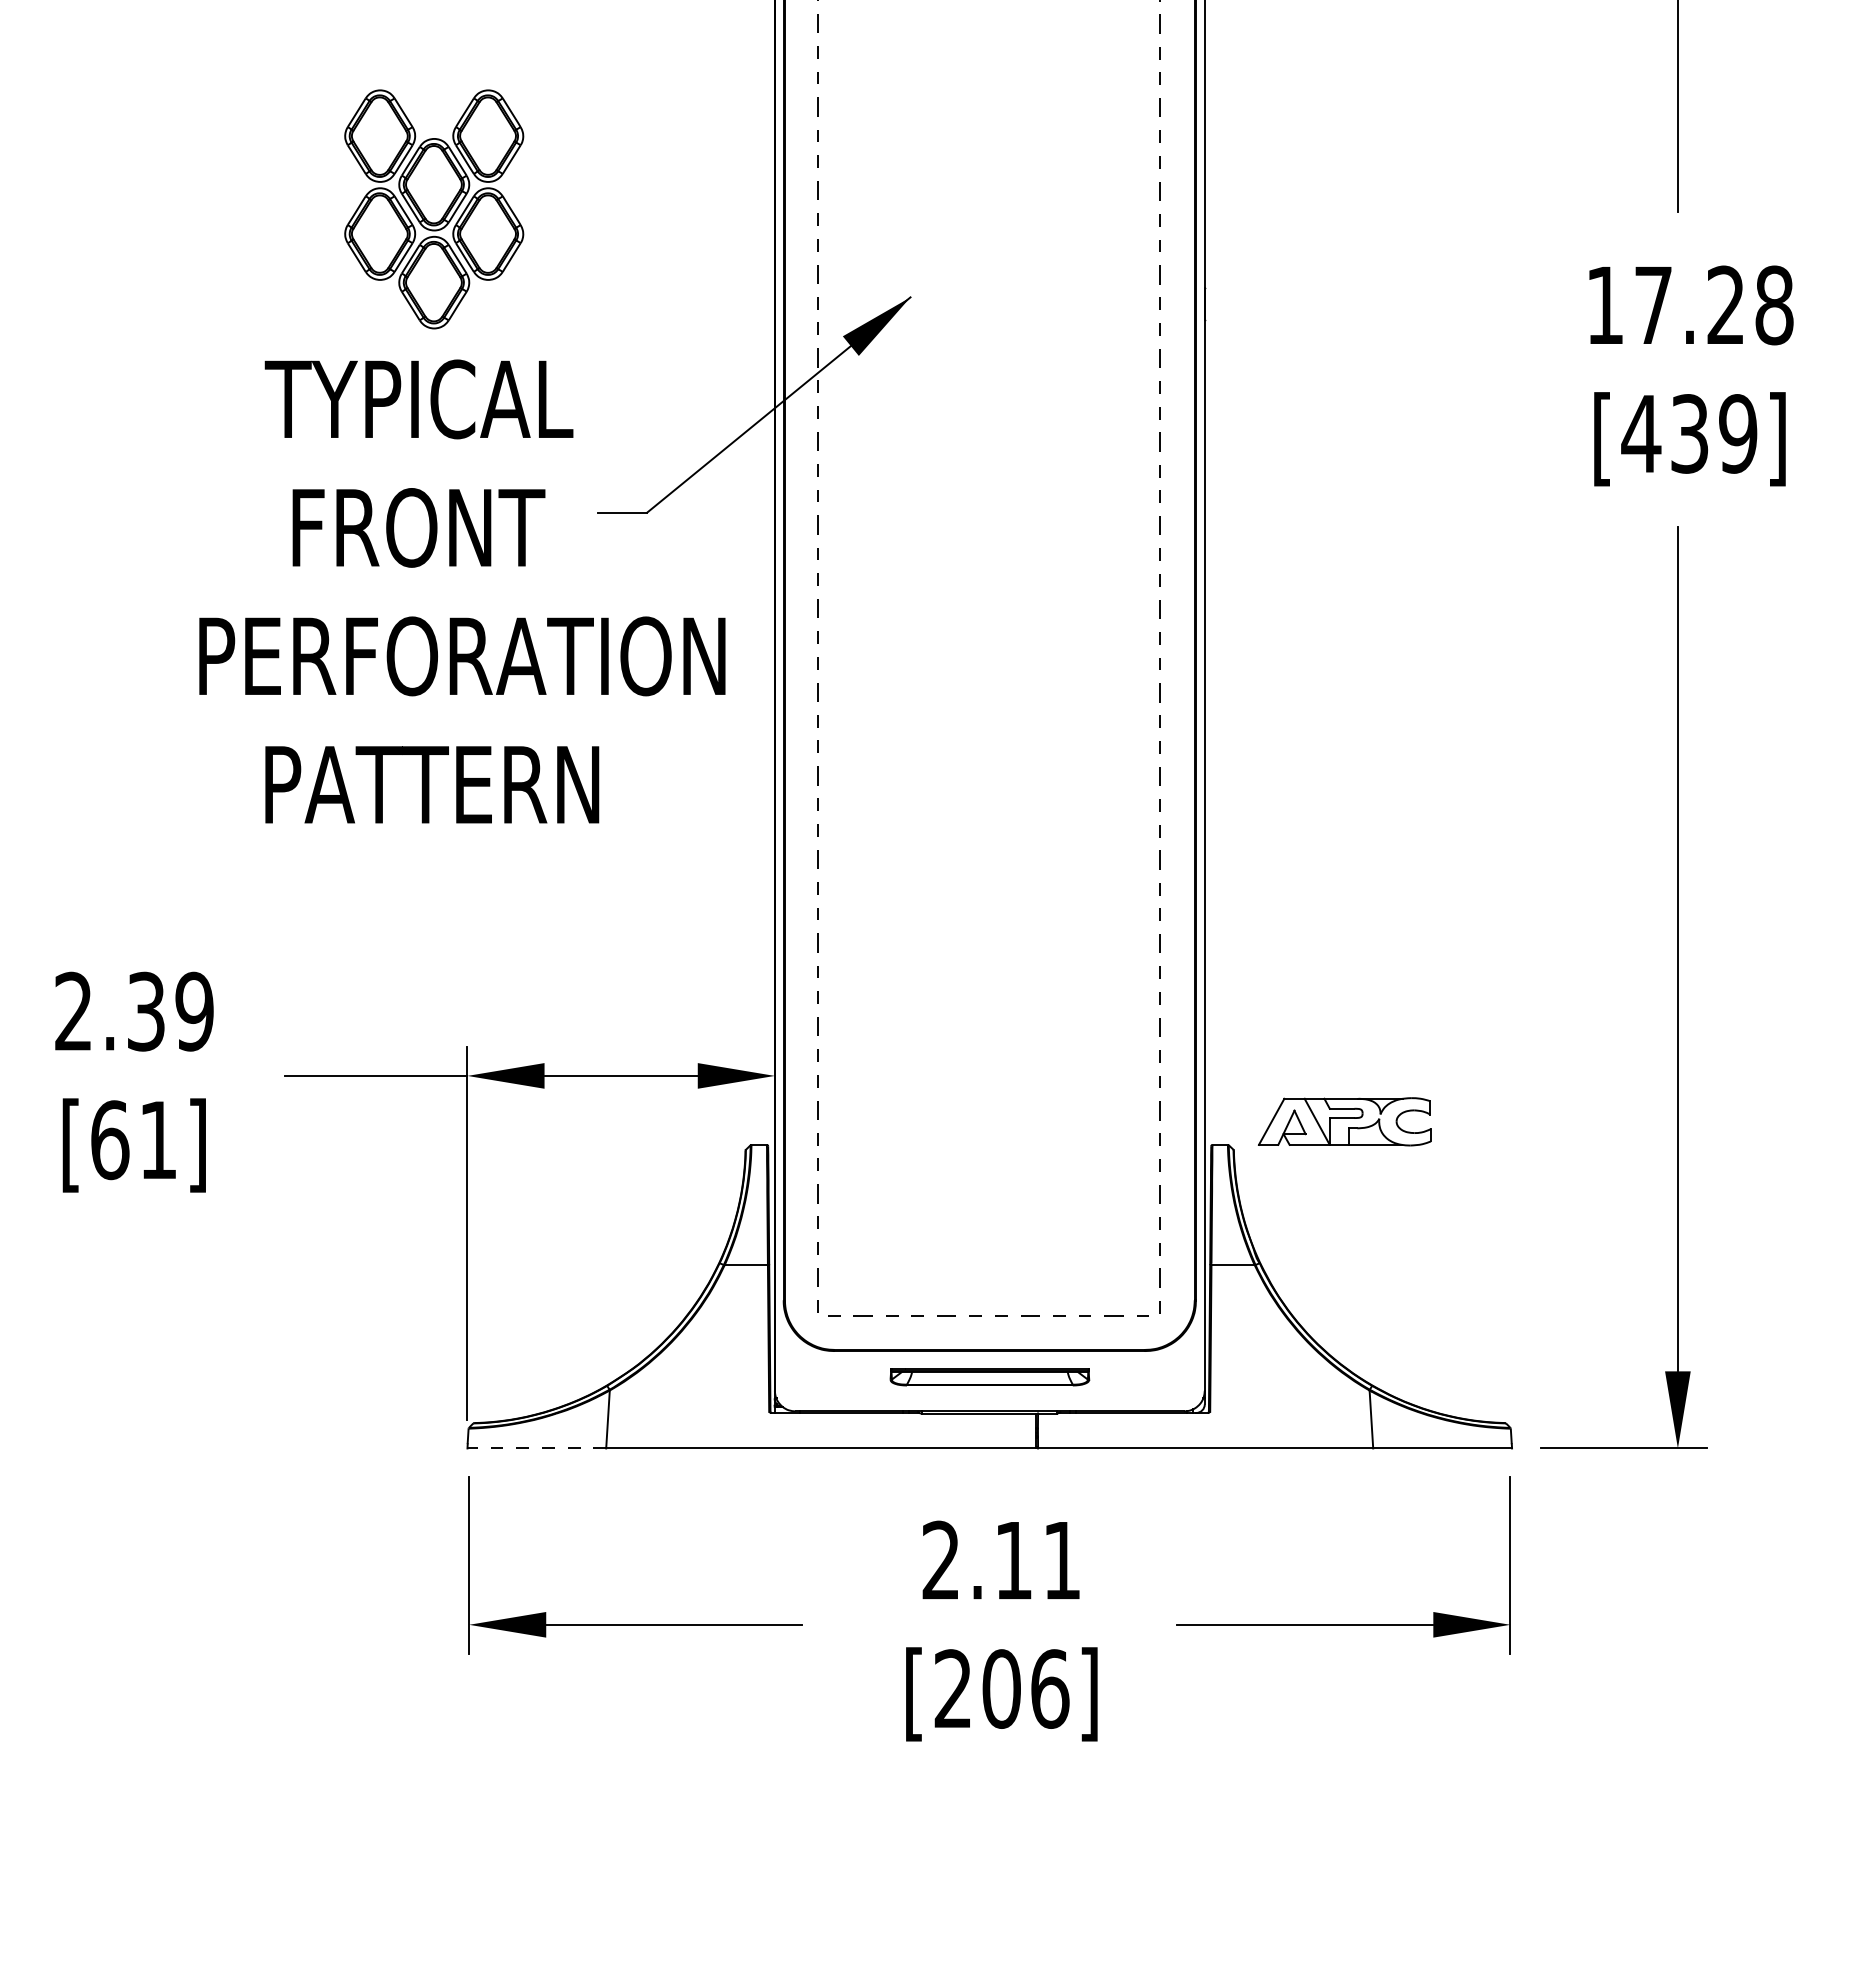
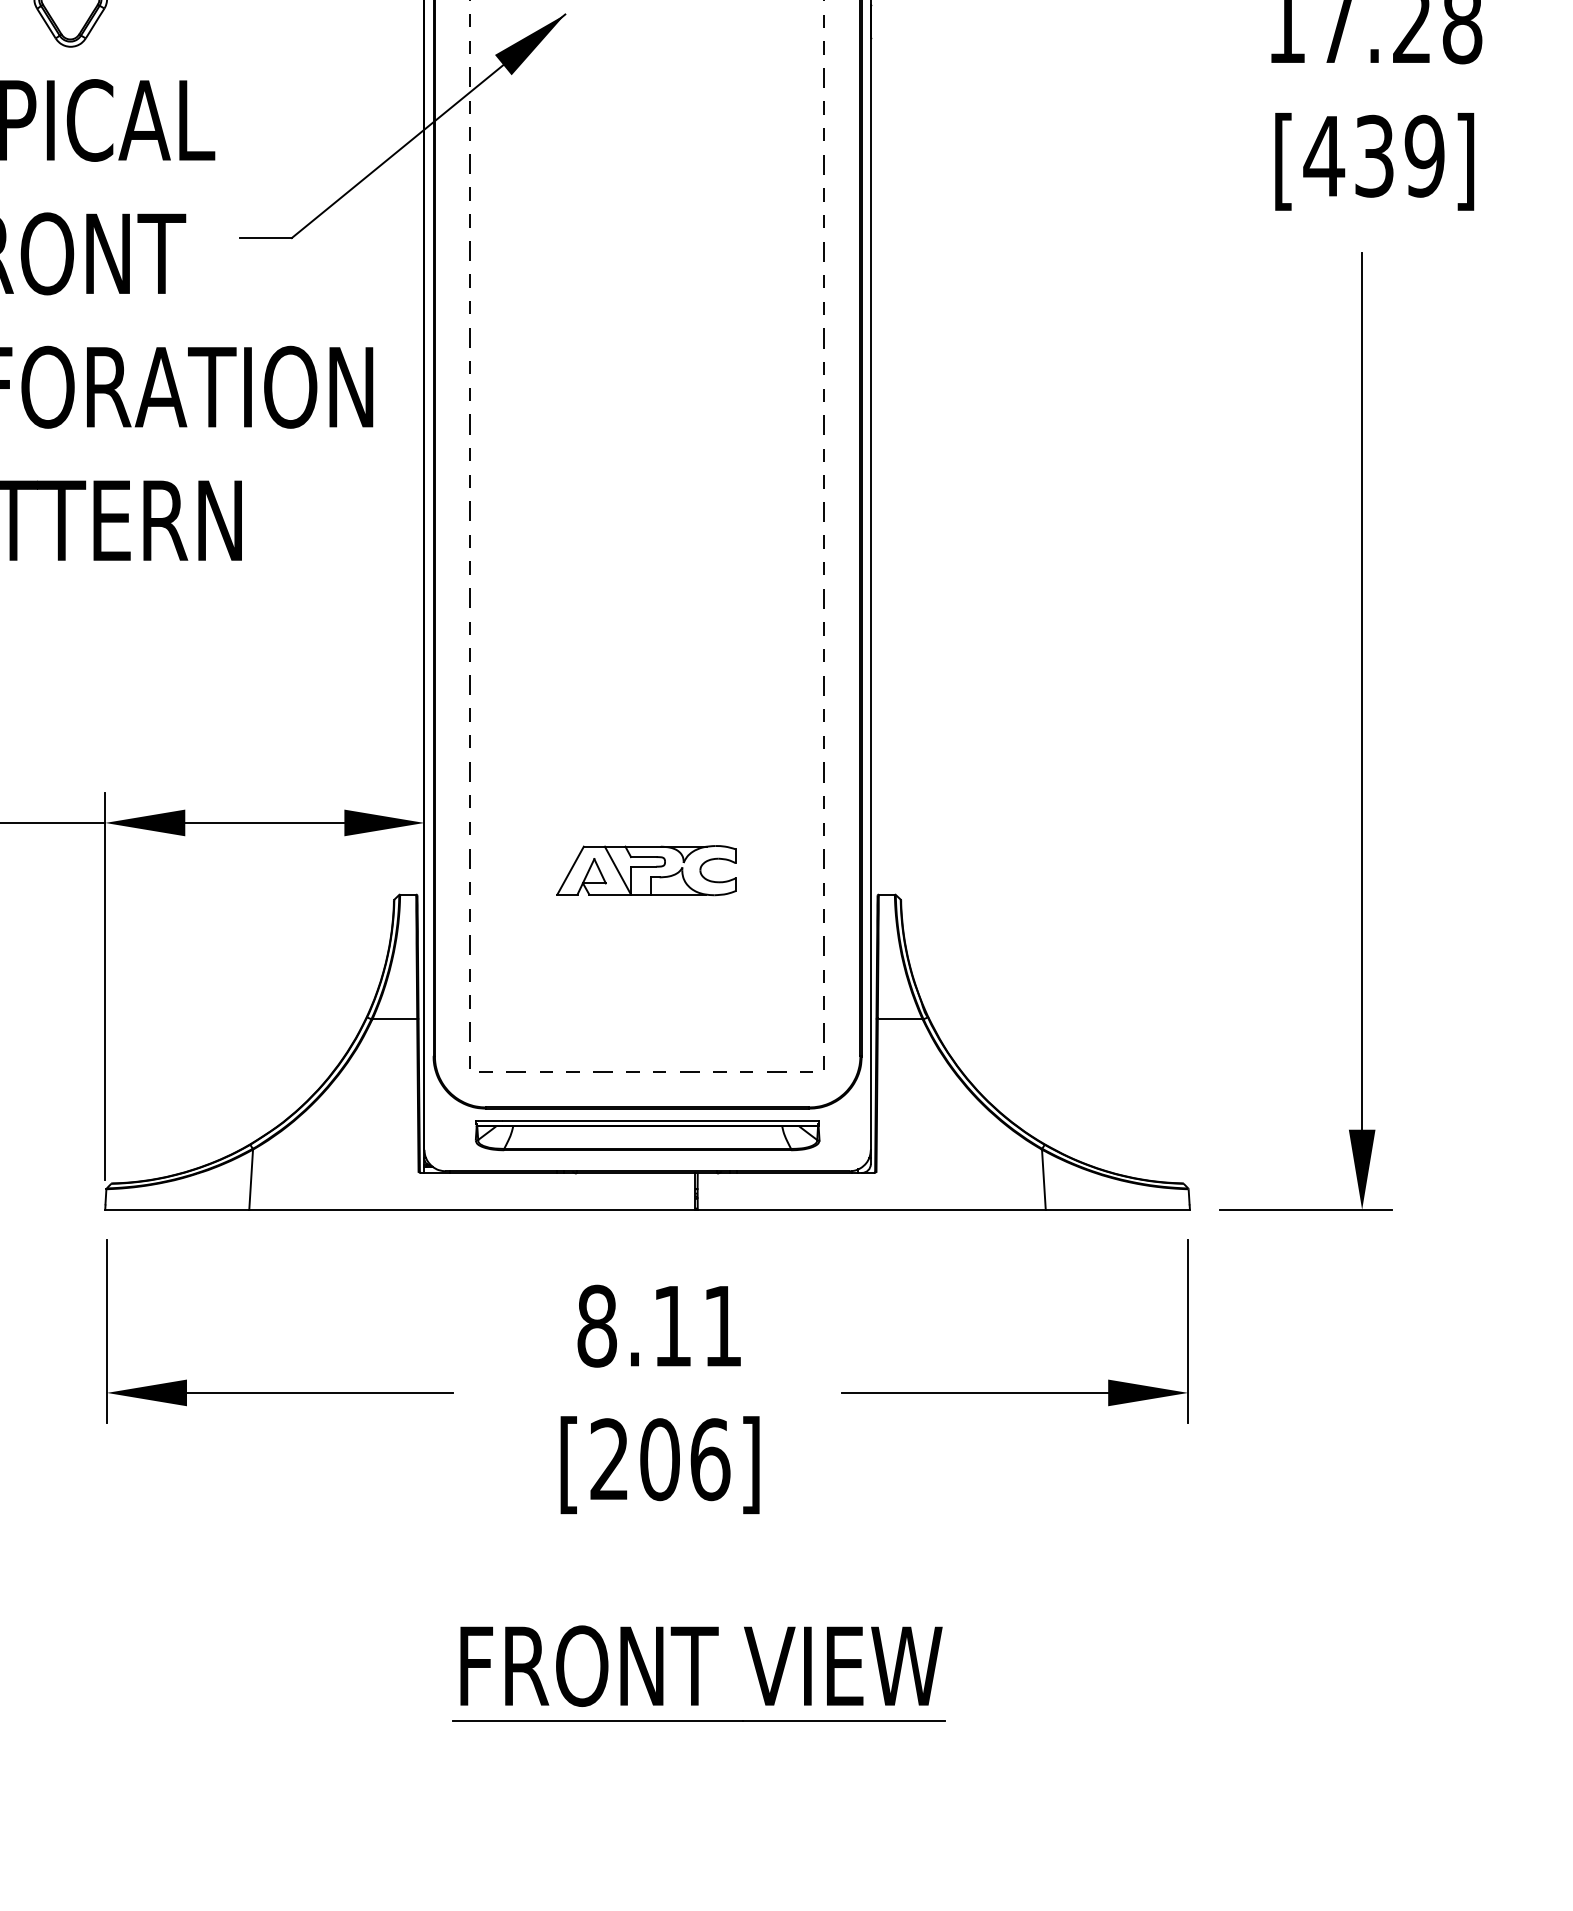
part: (1344, 1121) -> (646, 870), moved
part: (989, 1376) -> (647, 1135), size x1.67
line: (536, 1448) -> (176, 1209), dashed -> solid
text: (941, 1560) -> (597, 1326), 2.11 -> 8.11
part: (1038, 1894) -> (698, 1672), added

